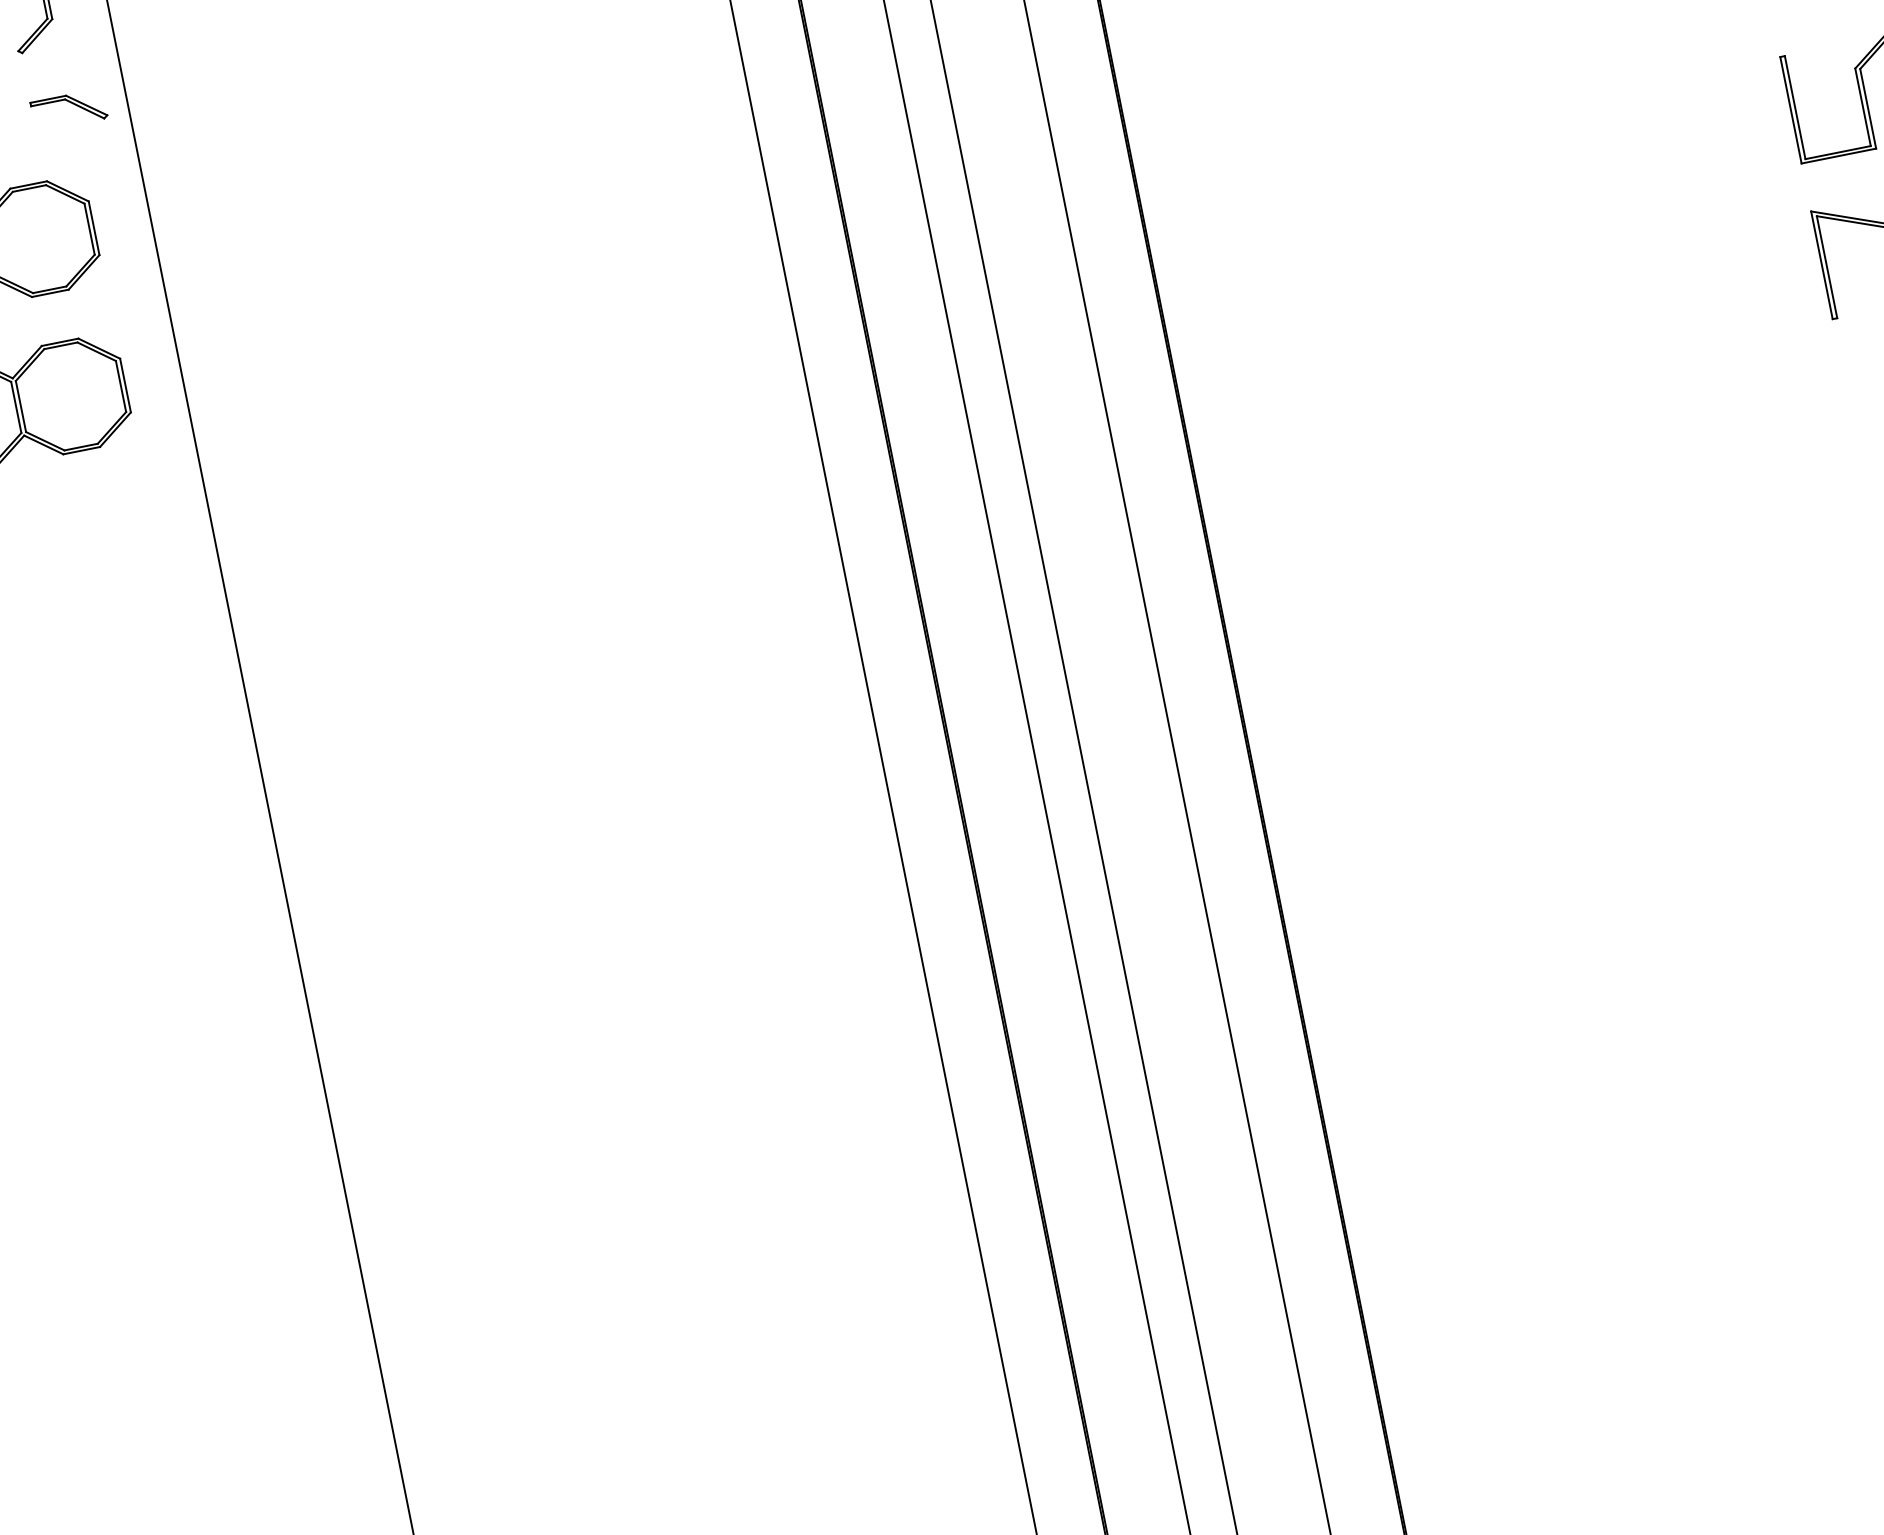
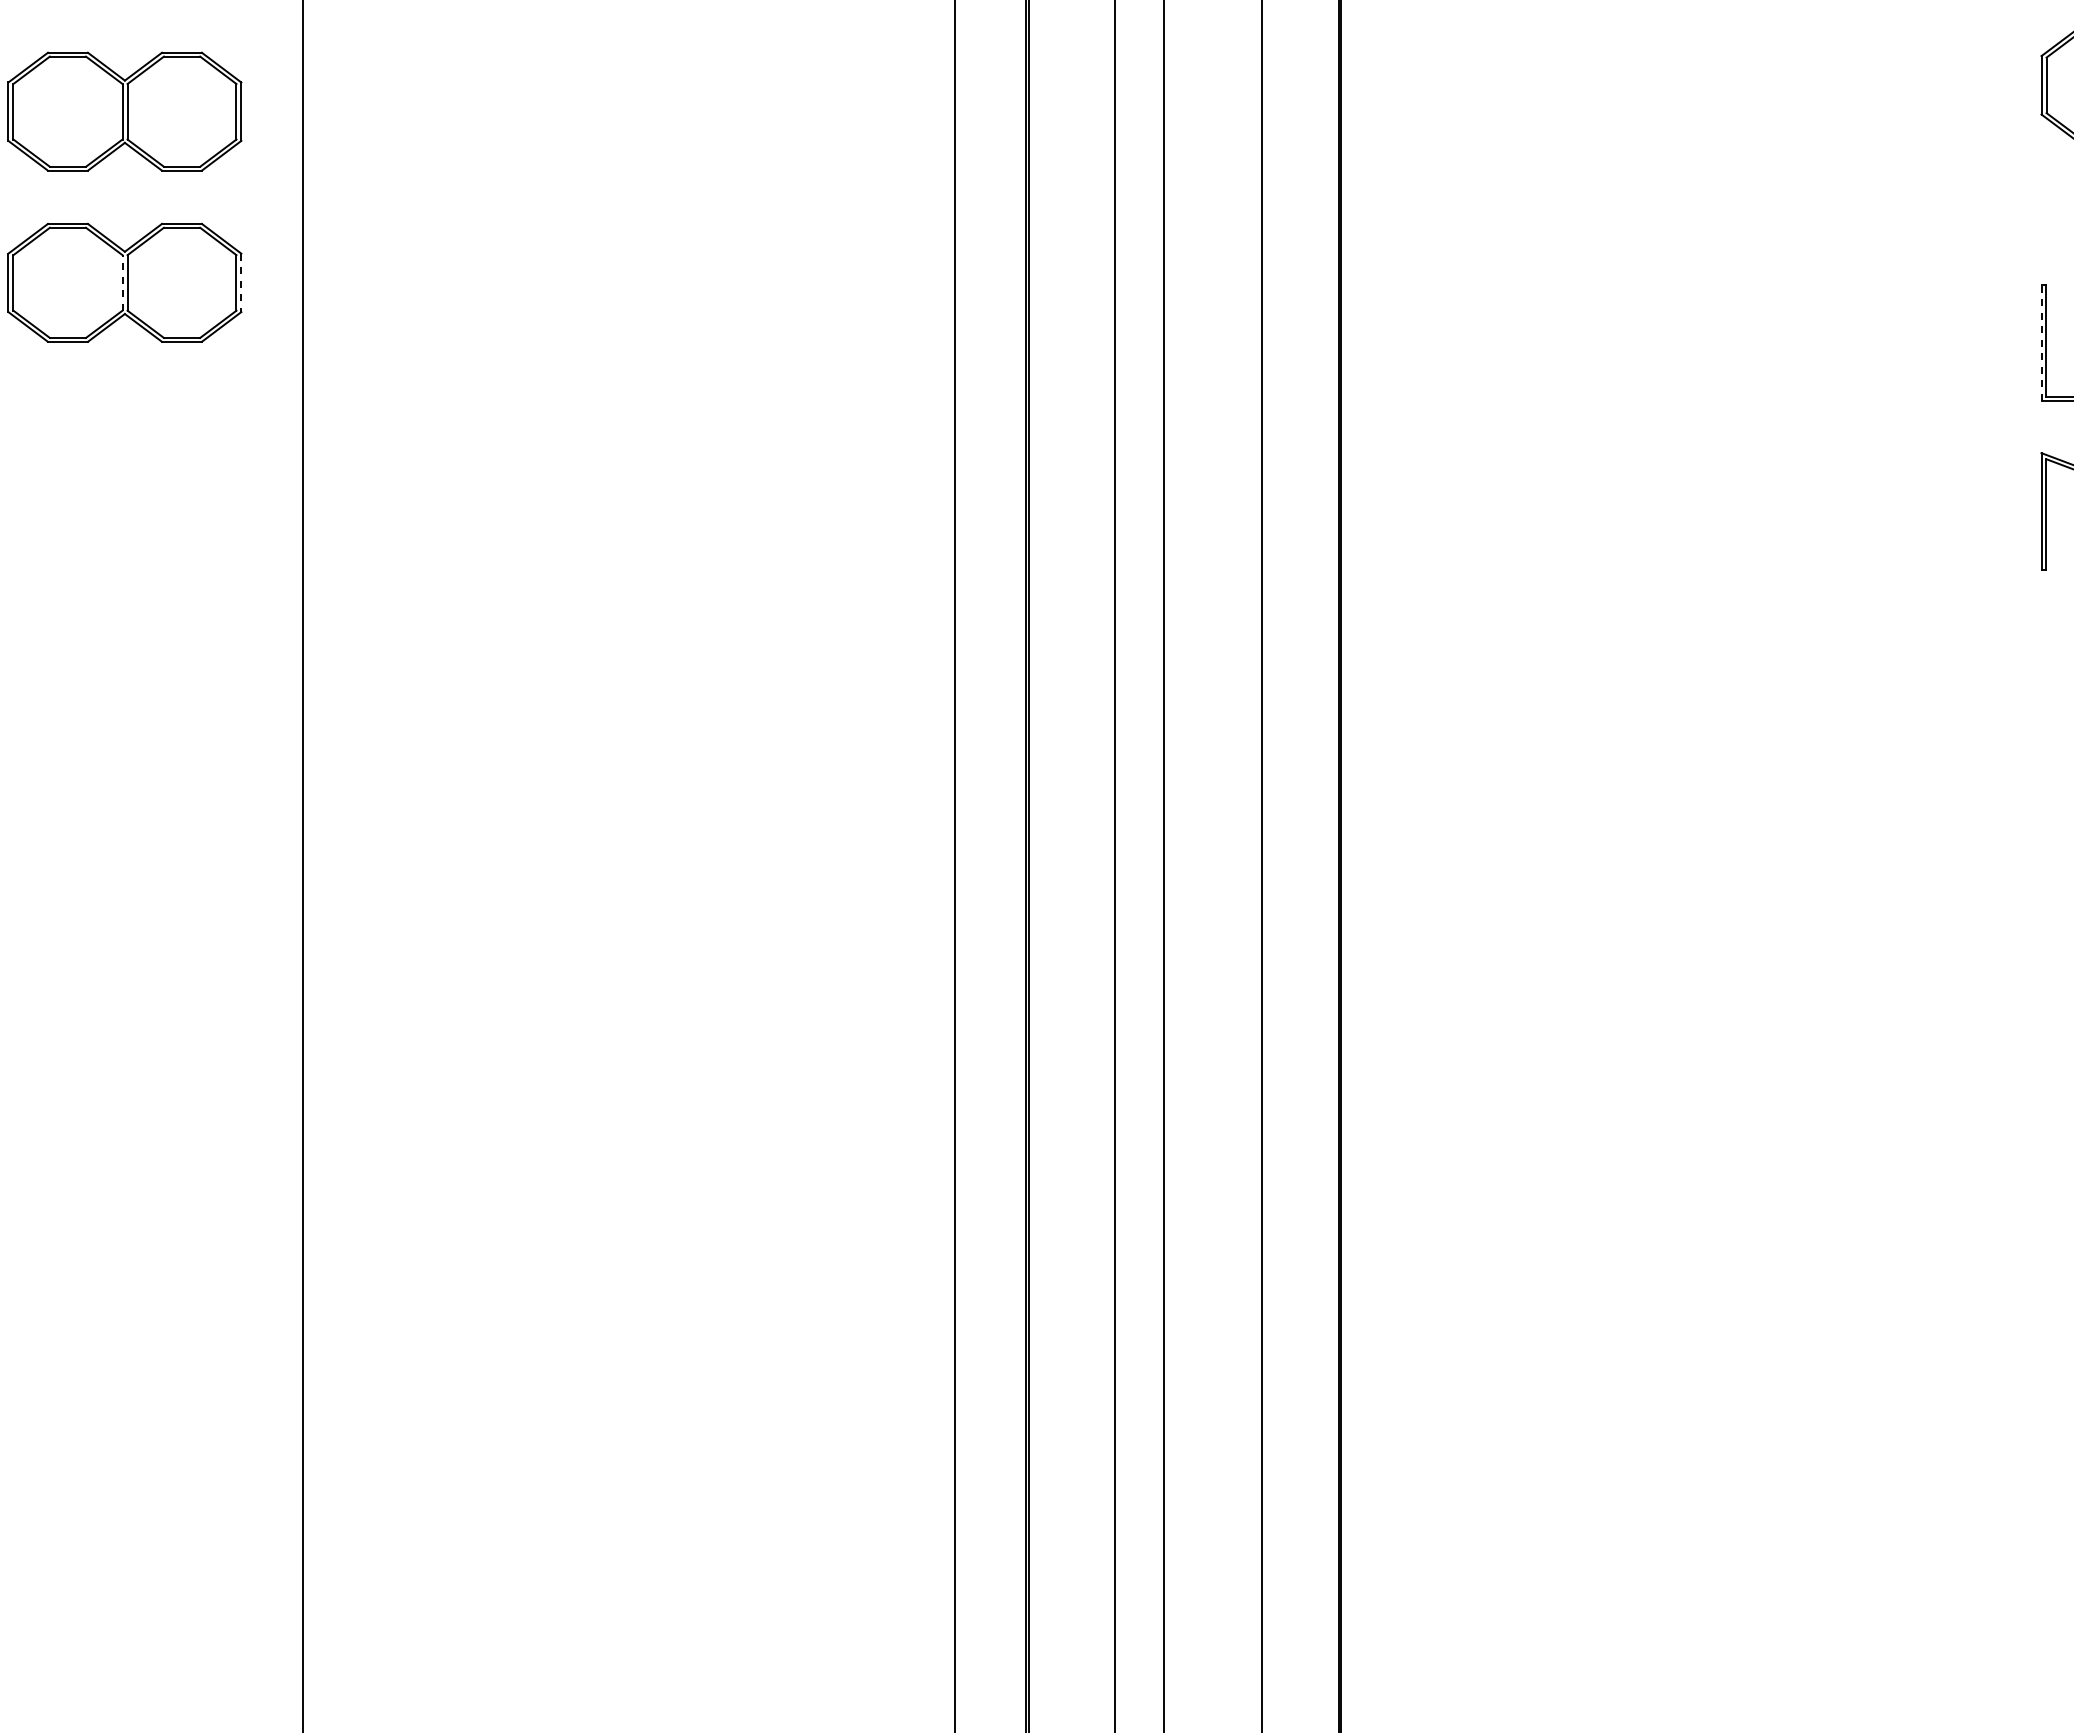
line: (1791, 110) -> (2041, 343), solid -> dashed
line: (125, 386) -> (241, 283), solid -> dashed
line: (16, 407) -> (122, 282), solid -> dashed

